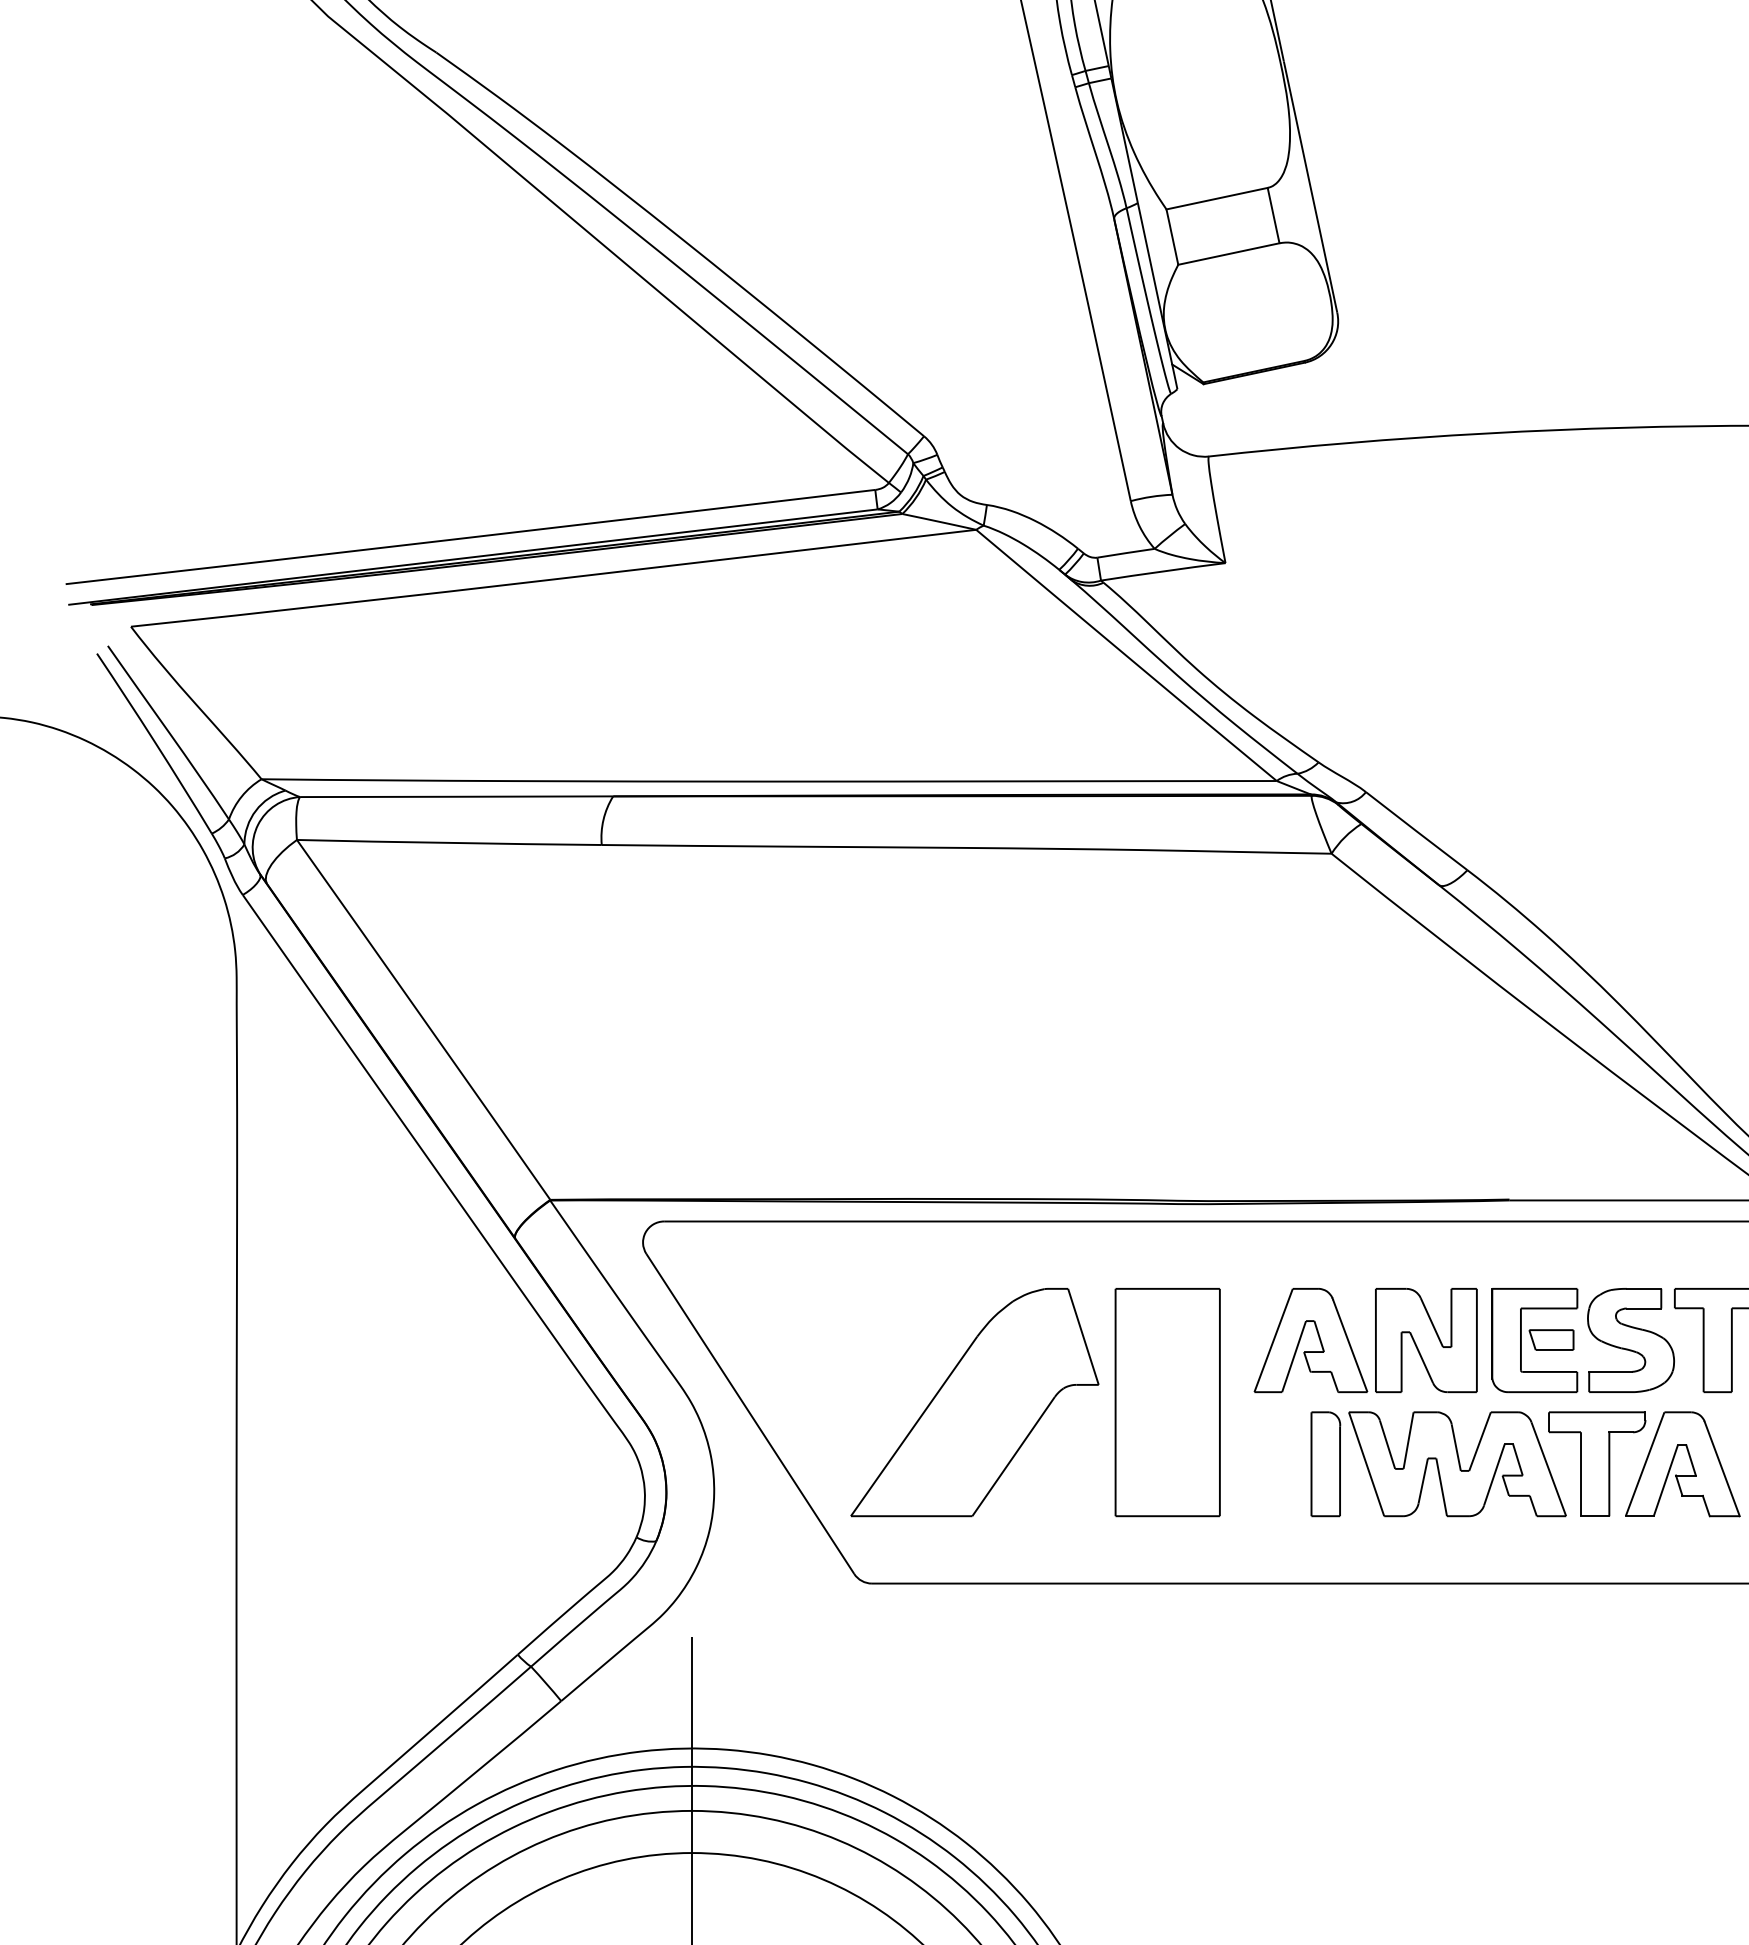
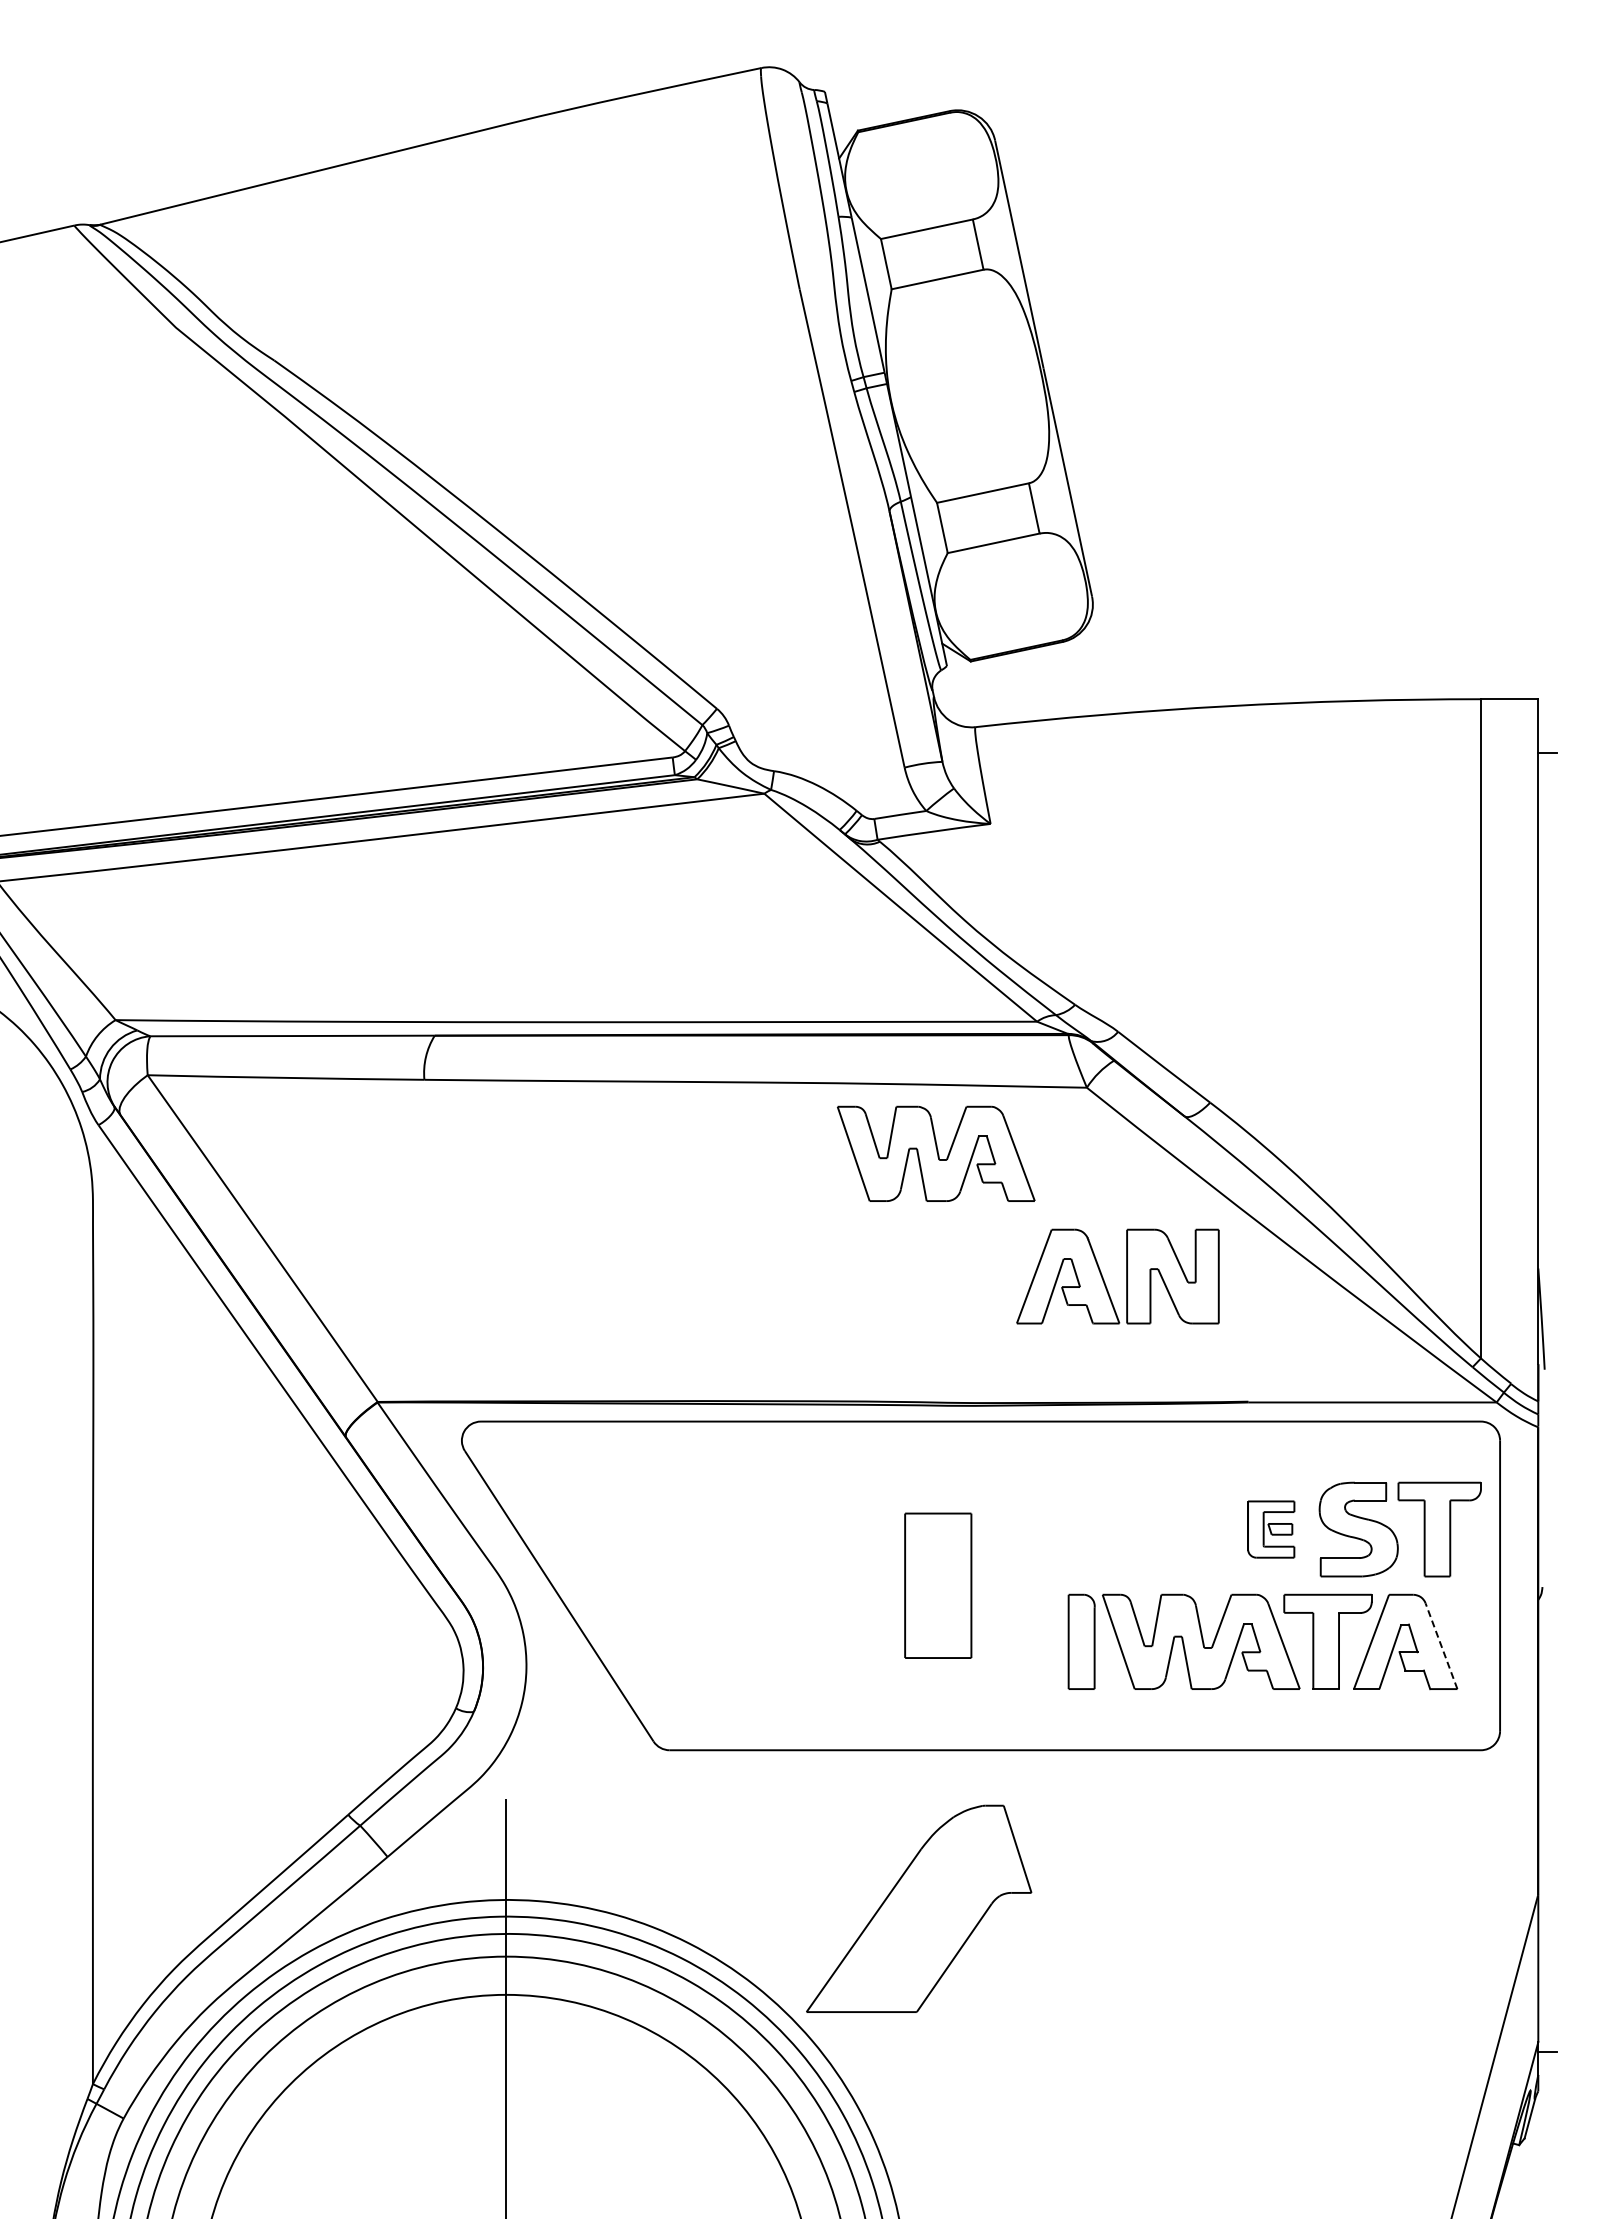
part: (1165, 926) -> (936, 1153), added
part: (1375, 1340) -> (1126, 1276), moved
part: (1533, 1340) -> (1270, 1529), size x0.6
part: (975, 1402) -> (919, 1908), moved
part: (1168, 1402) -> (938, 1585), size x0.7
line: (1722, 1469) -> (1441, 1646), solid -> dashed

